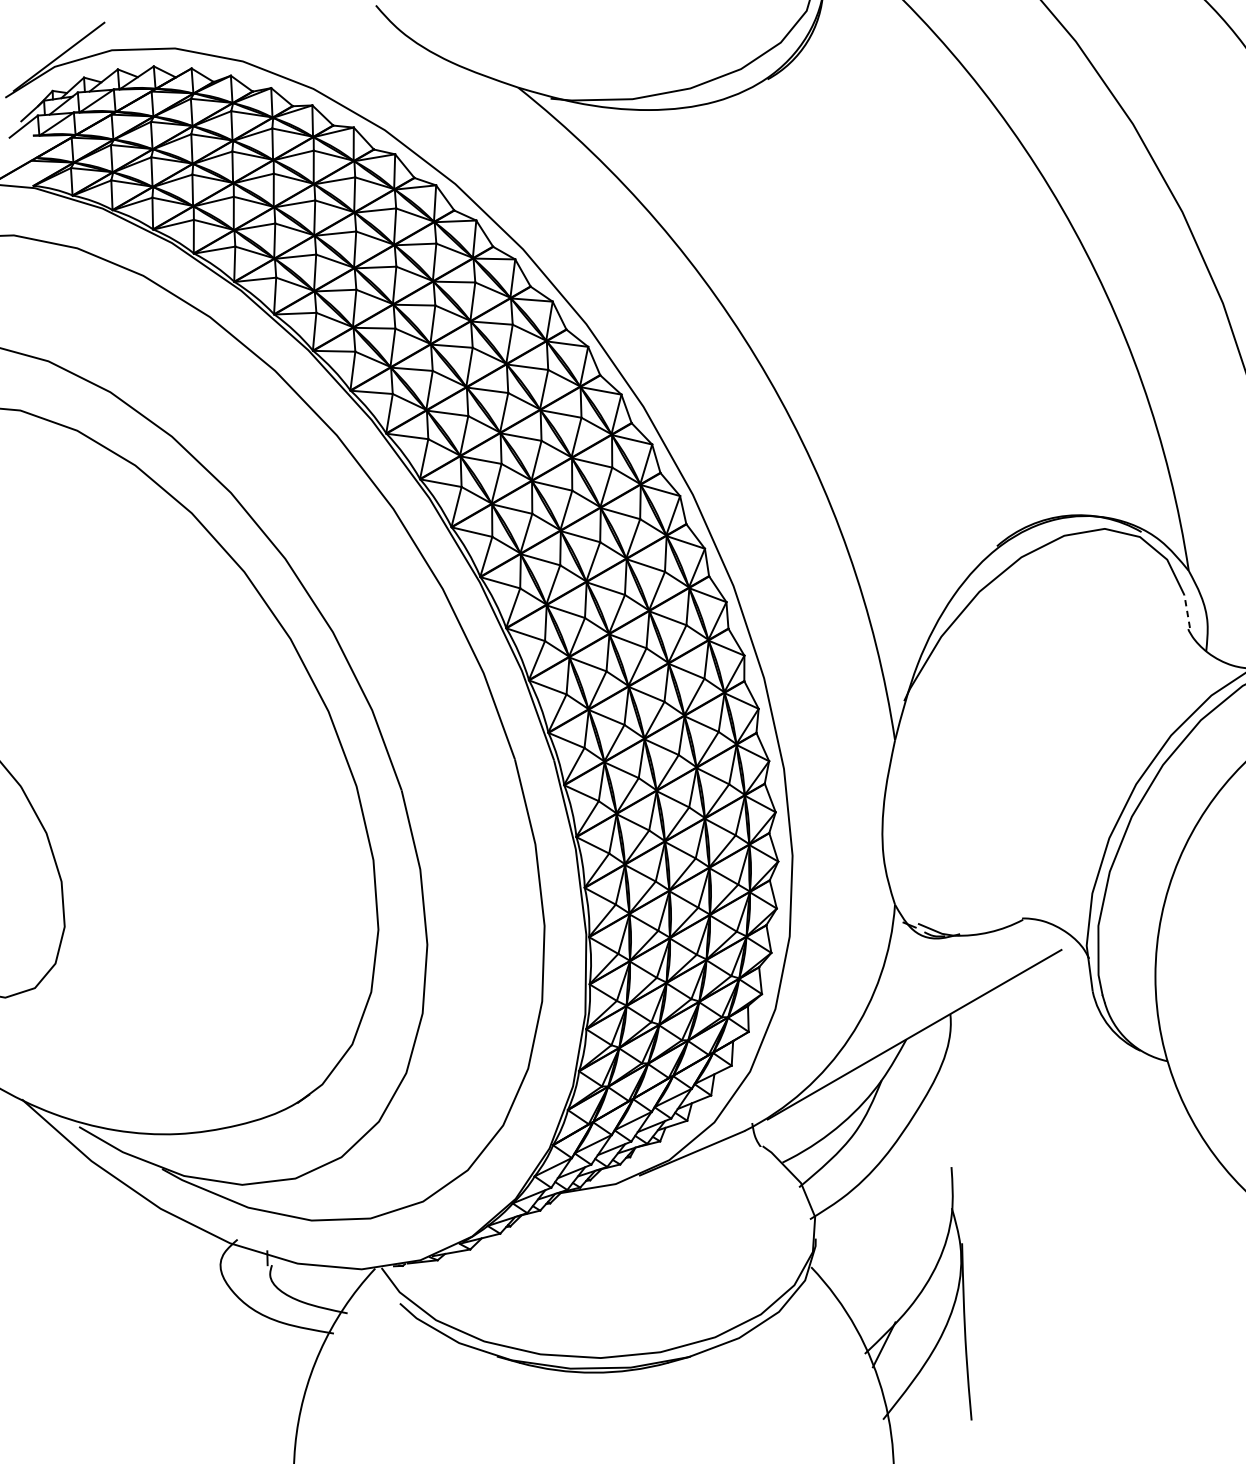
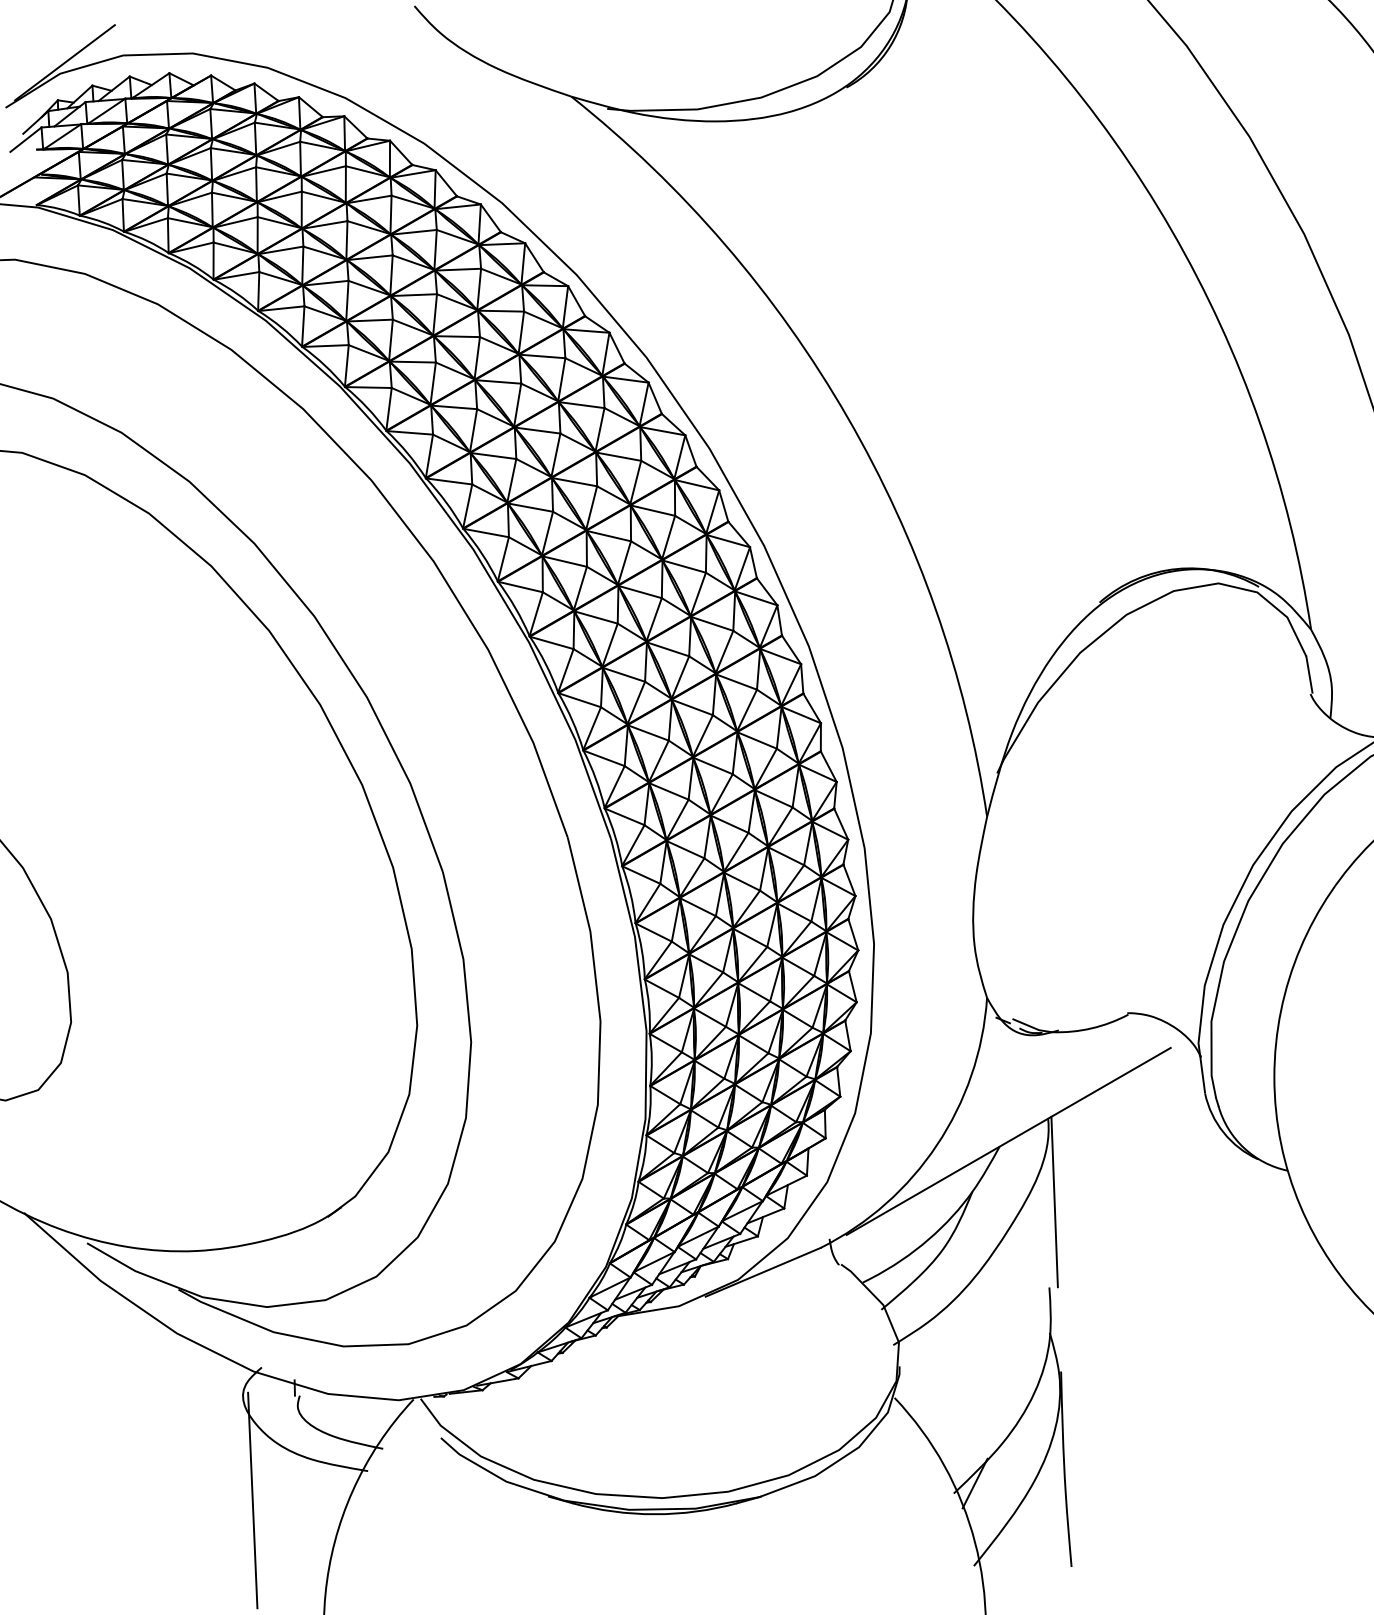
line: (1187, 611) -> (1309, 674), dashed -> solid
line: (956, 1089) -> (1054, 1201), added
line: (229, 1360) -> (252, 1500), added

